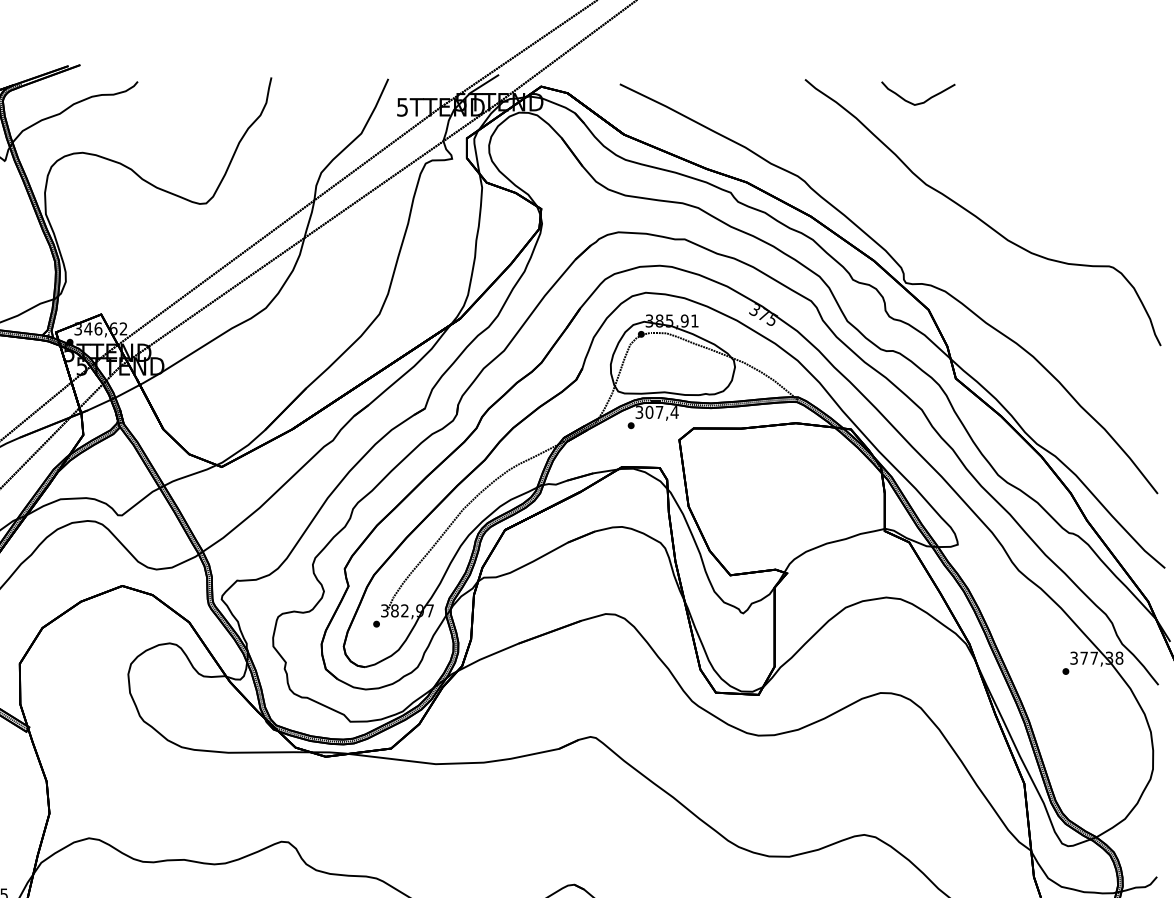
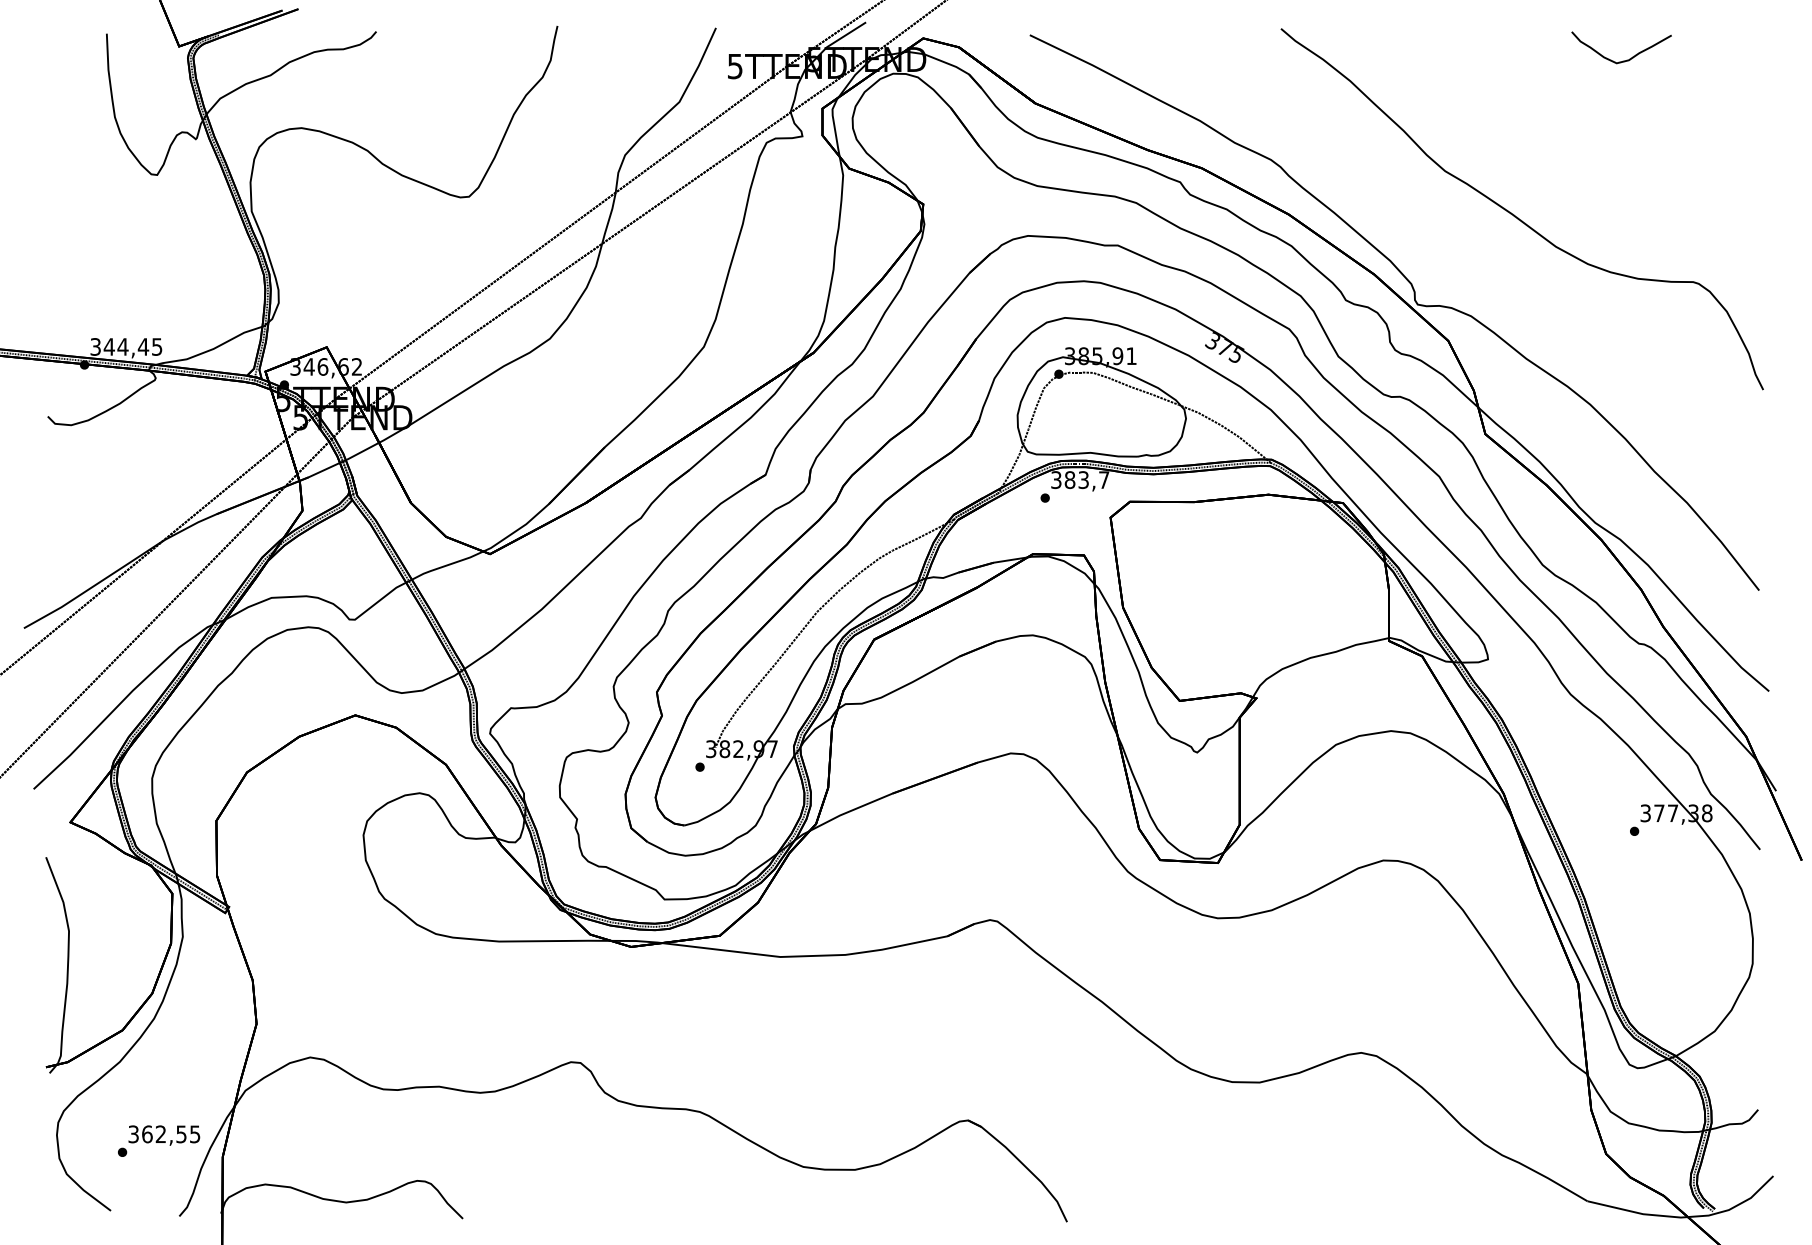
part: (919, 102) -> (1623, 60), moved
text: (661, 412) -> (1086, 480), 307,4 -> 383,7

